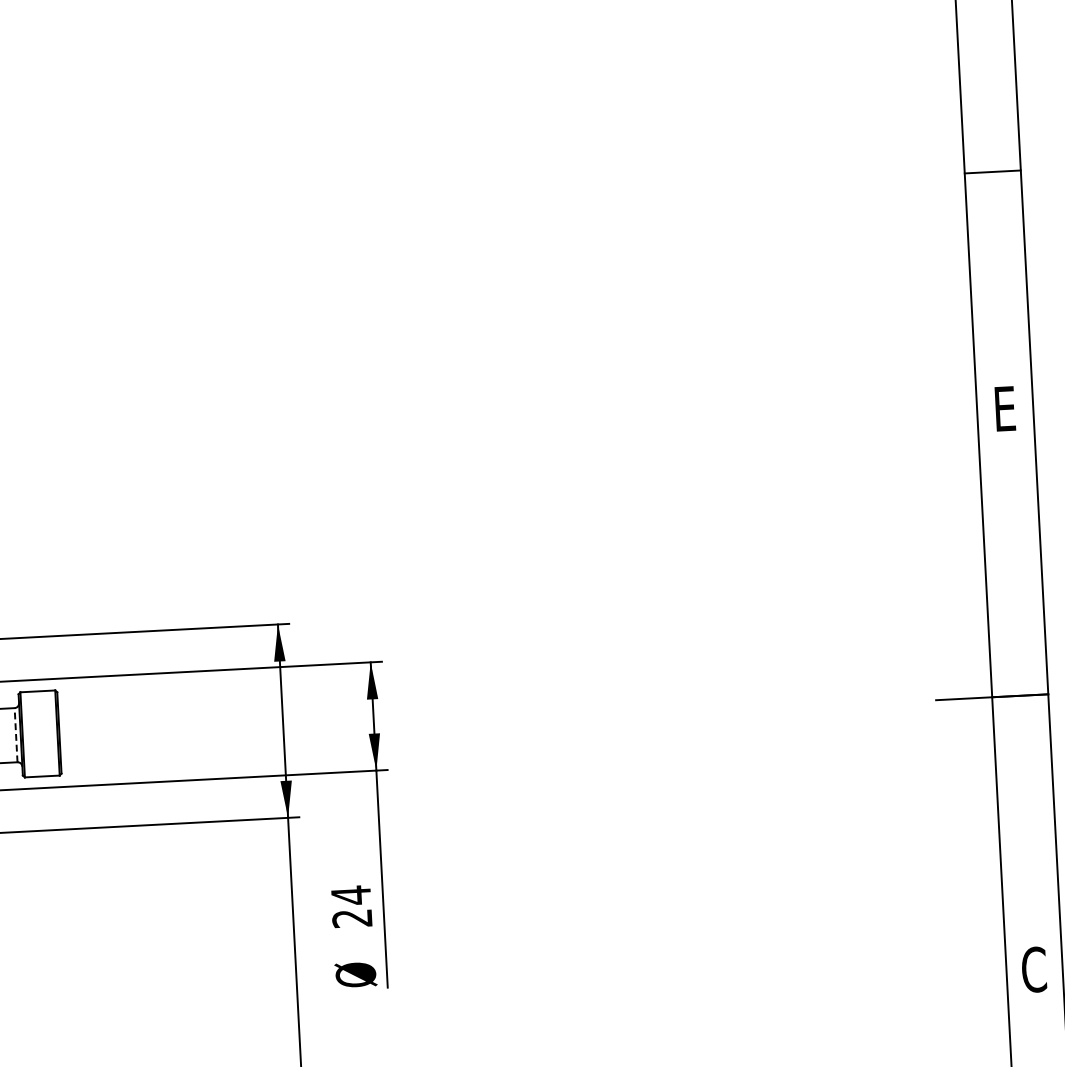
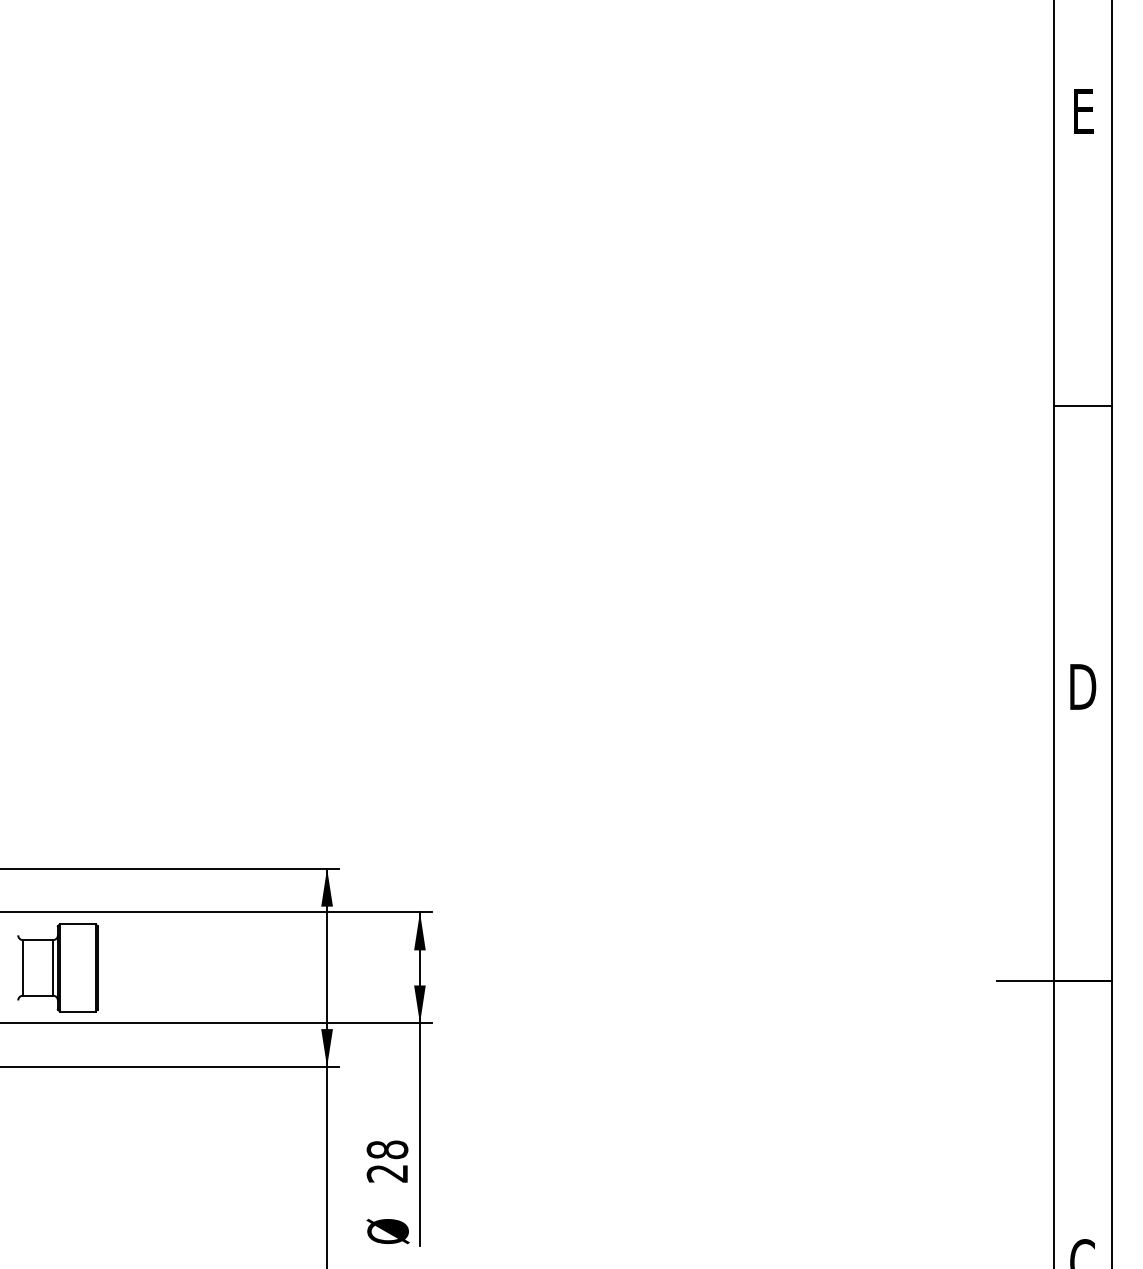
line: (992, 171) -> (1082, 405), moved
text: (1005, 408) -> (1083, 686), E -> D
line: (16, 734) -> (53, 967), dashed -> solid
text: (351, 895) -> (387, 1149), 24 -> 28

